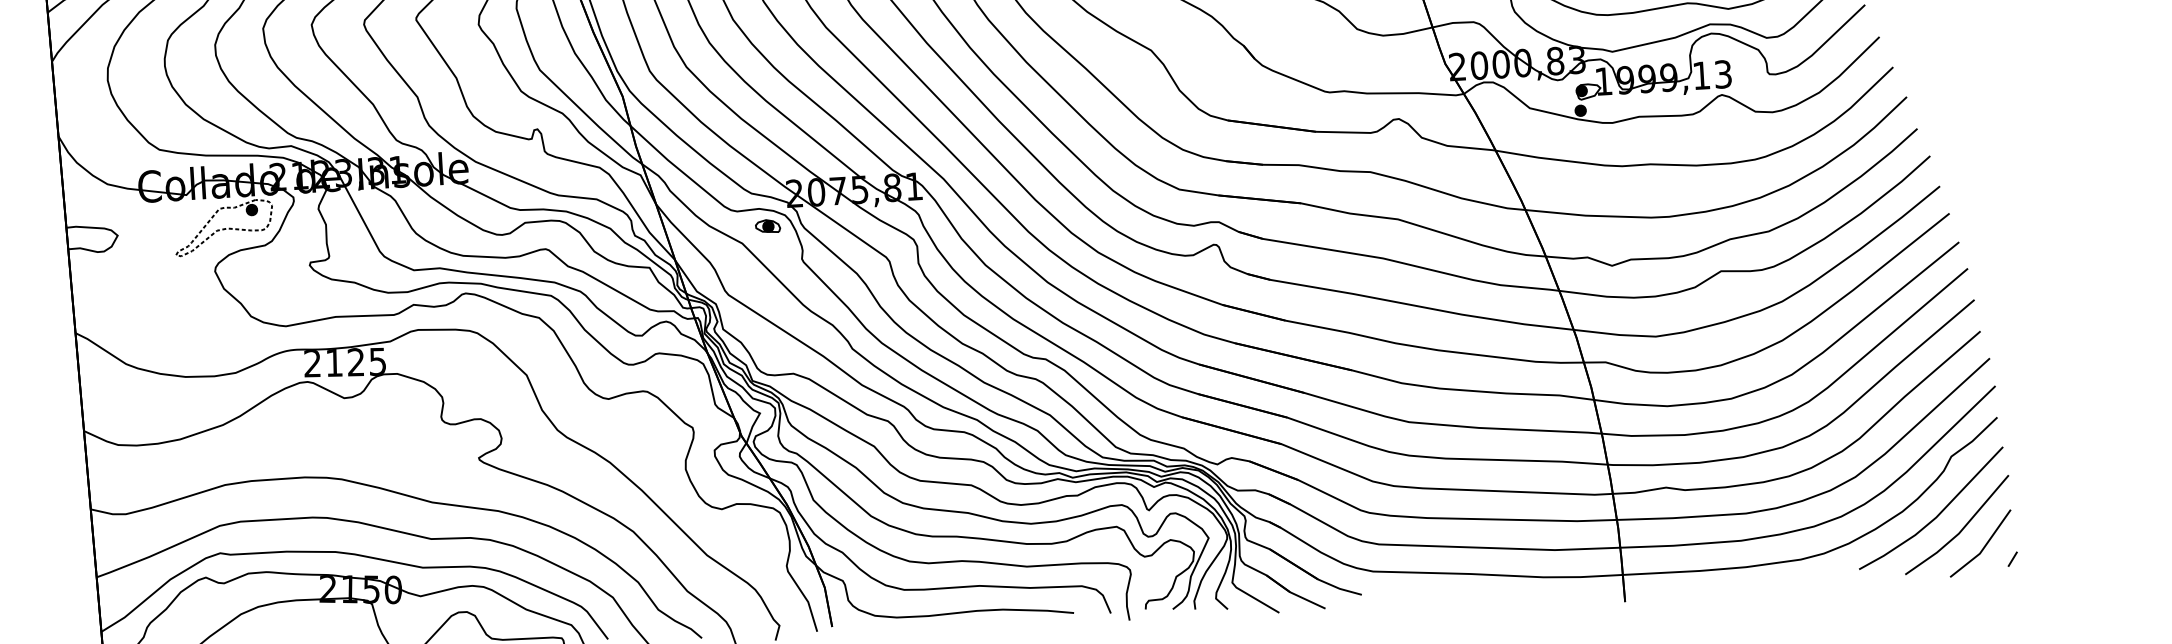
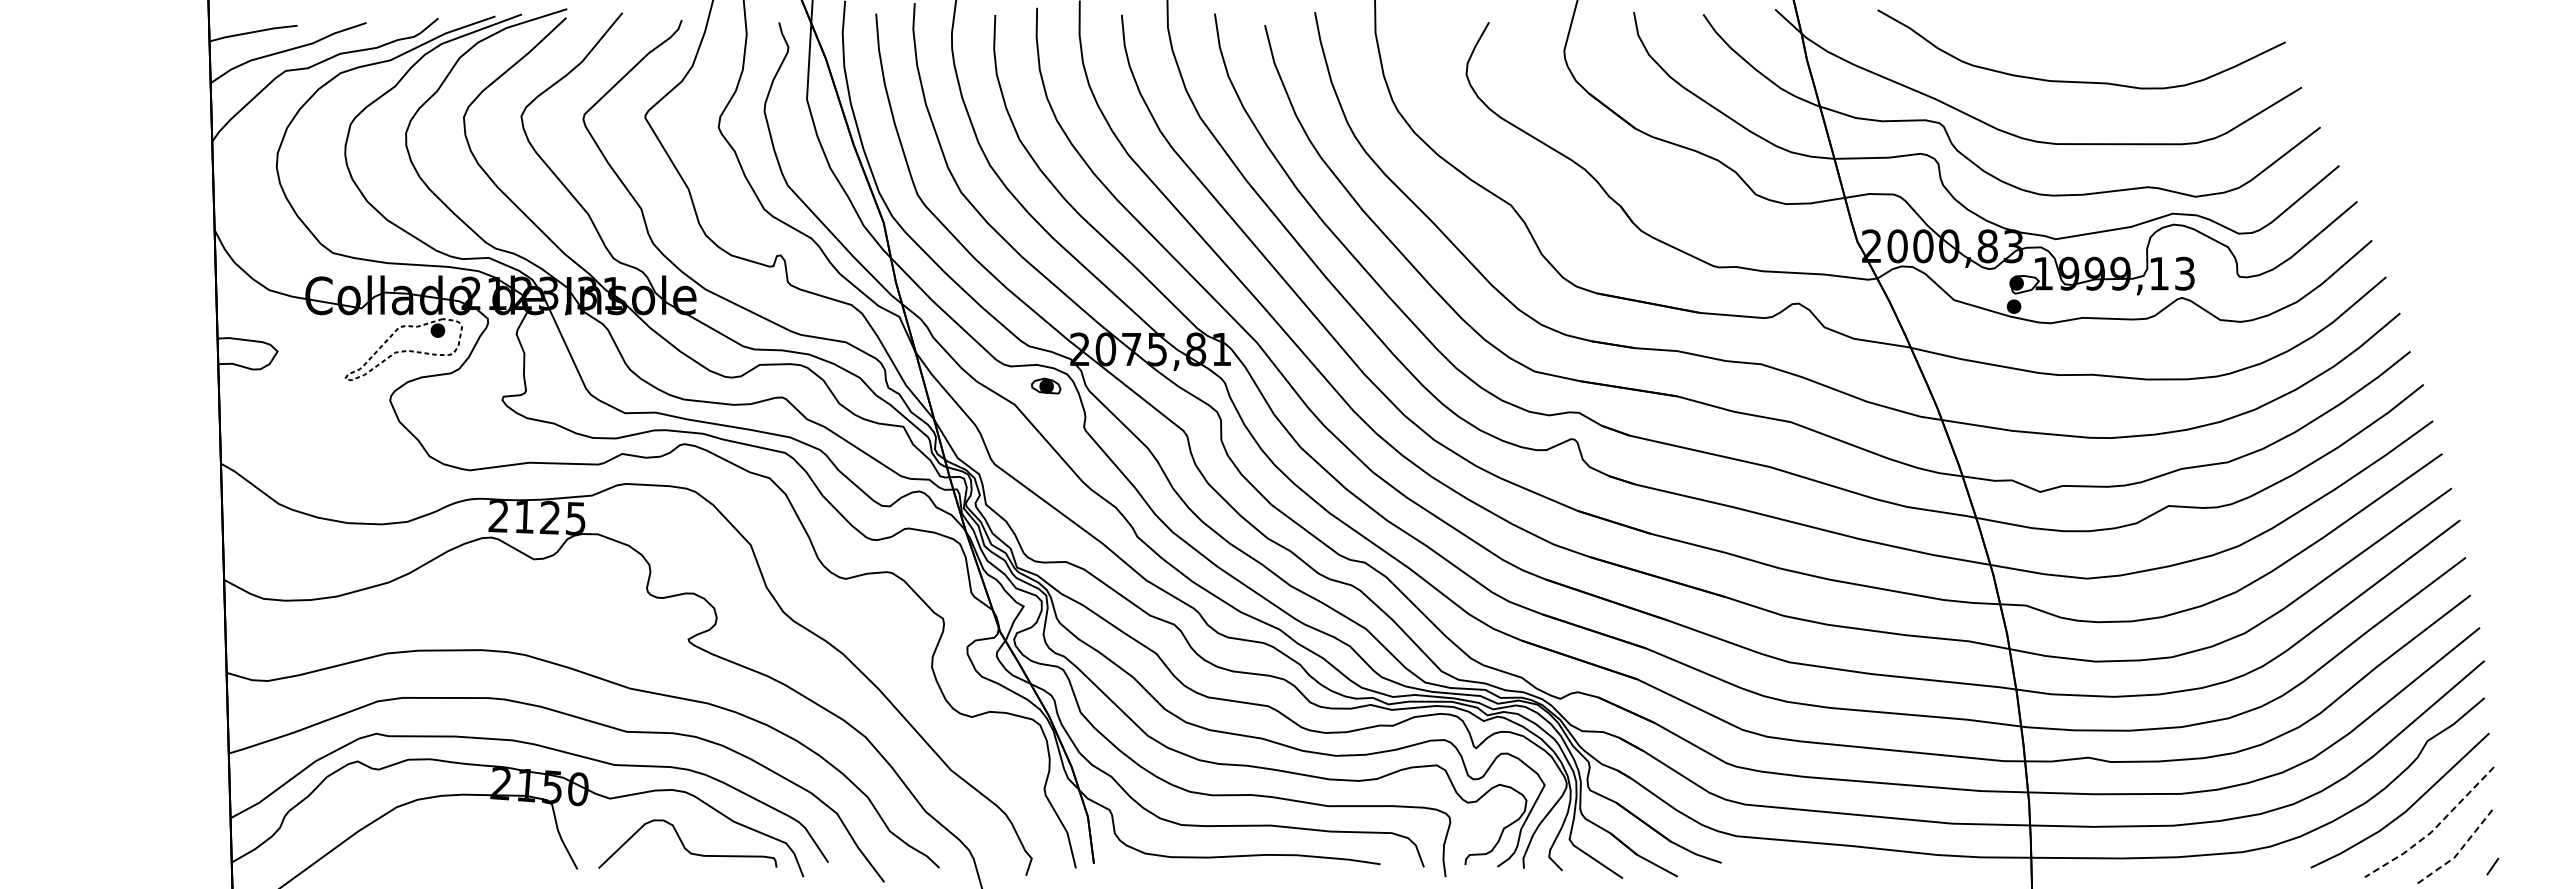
line: (1960, 530) -> (2433, 829), solid -> dashed
line: (1984, 547) -> (2460, 850), solid -> dashed

